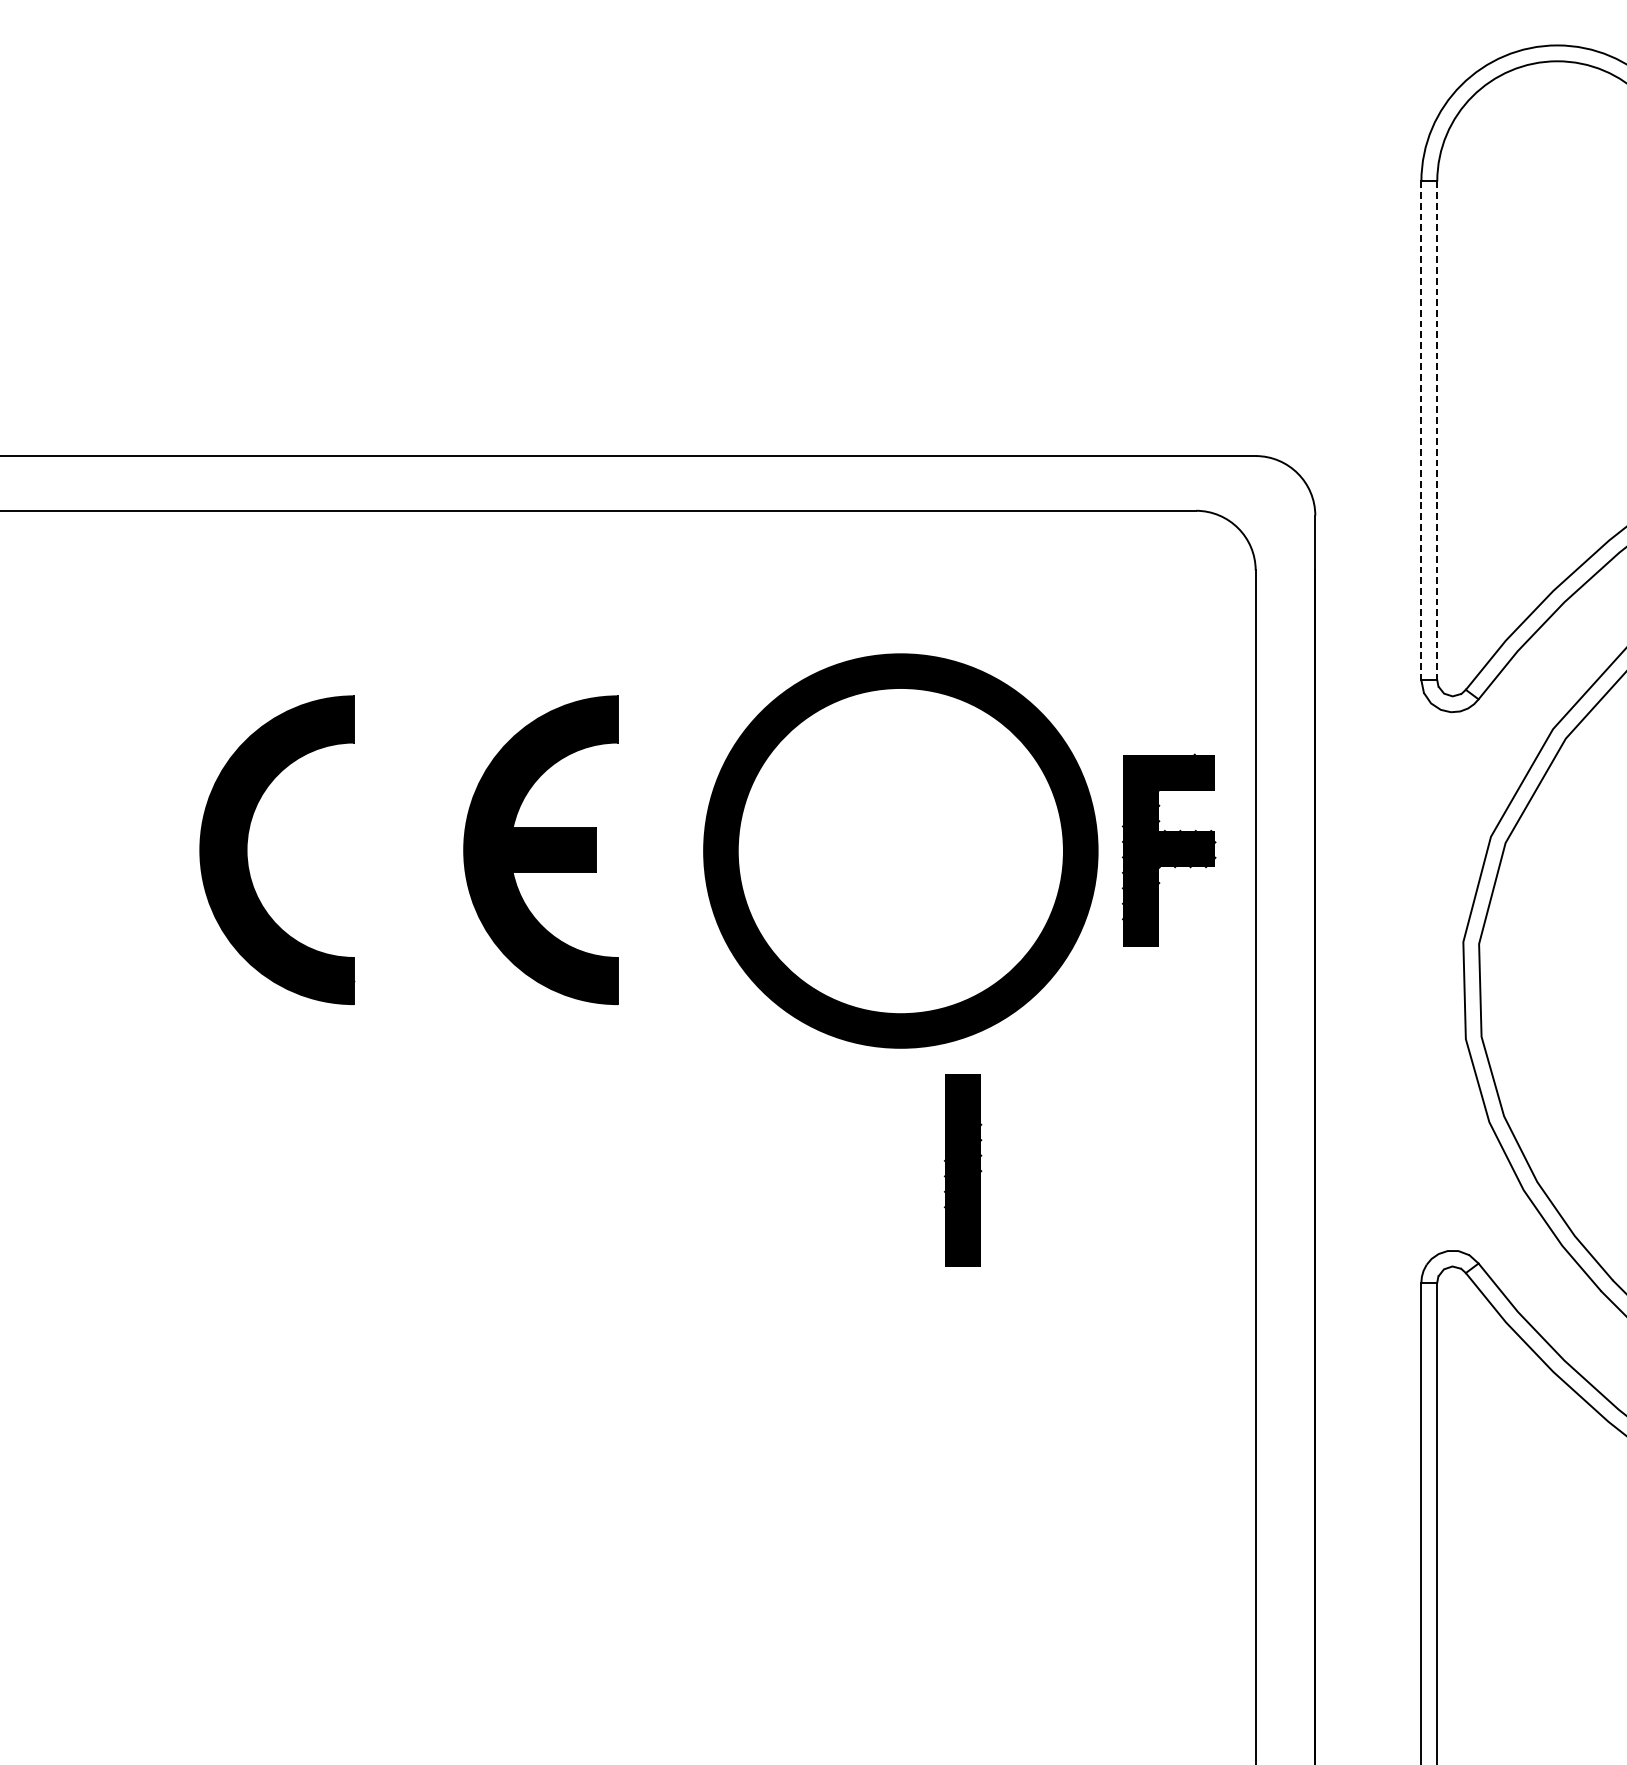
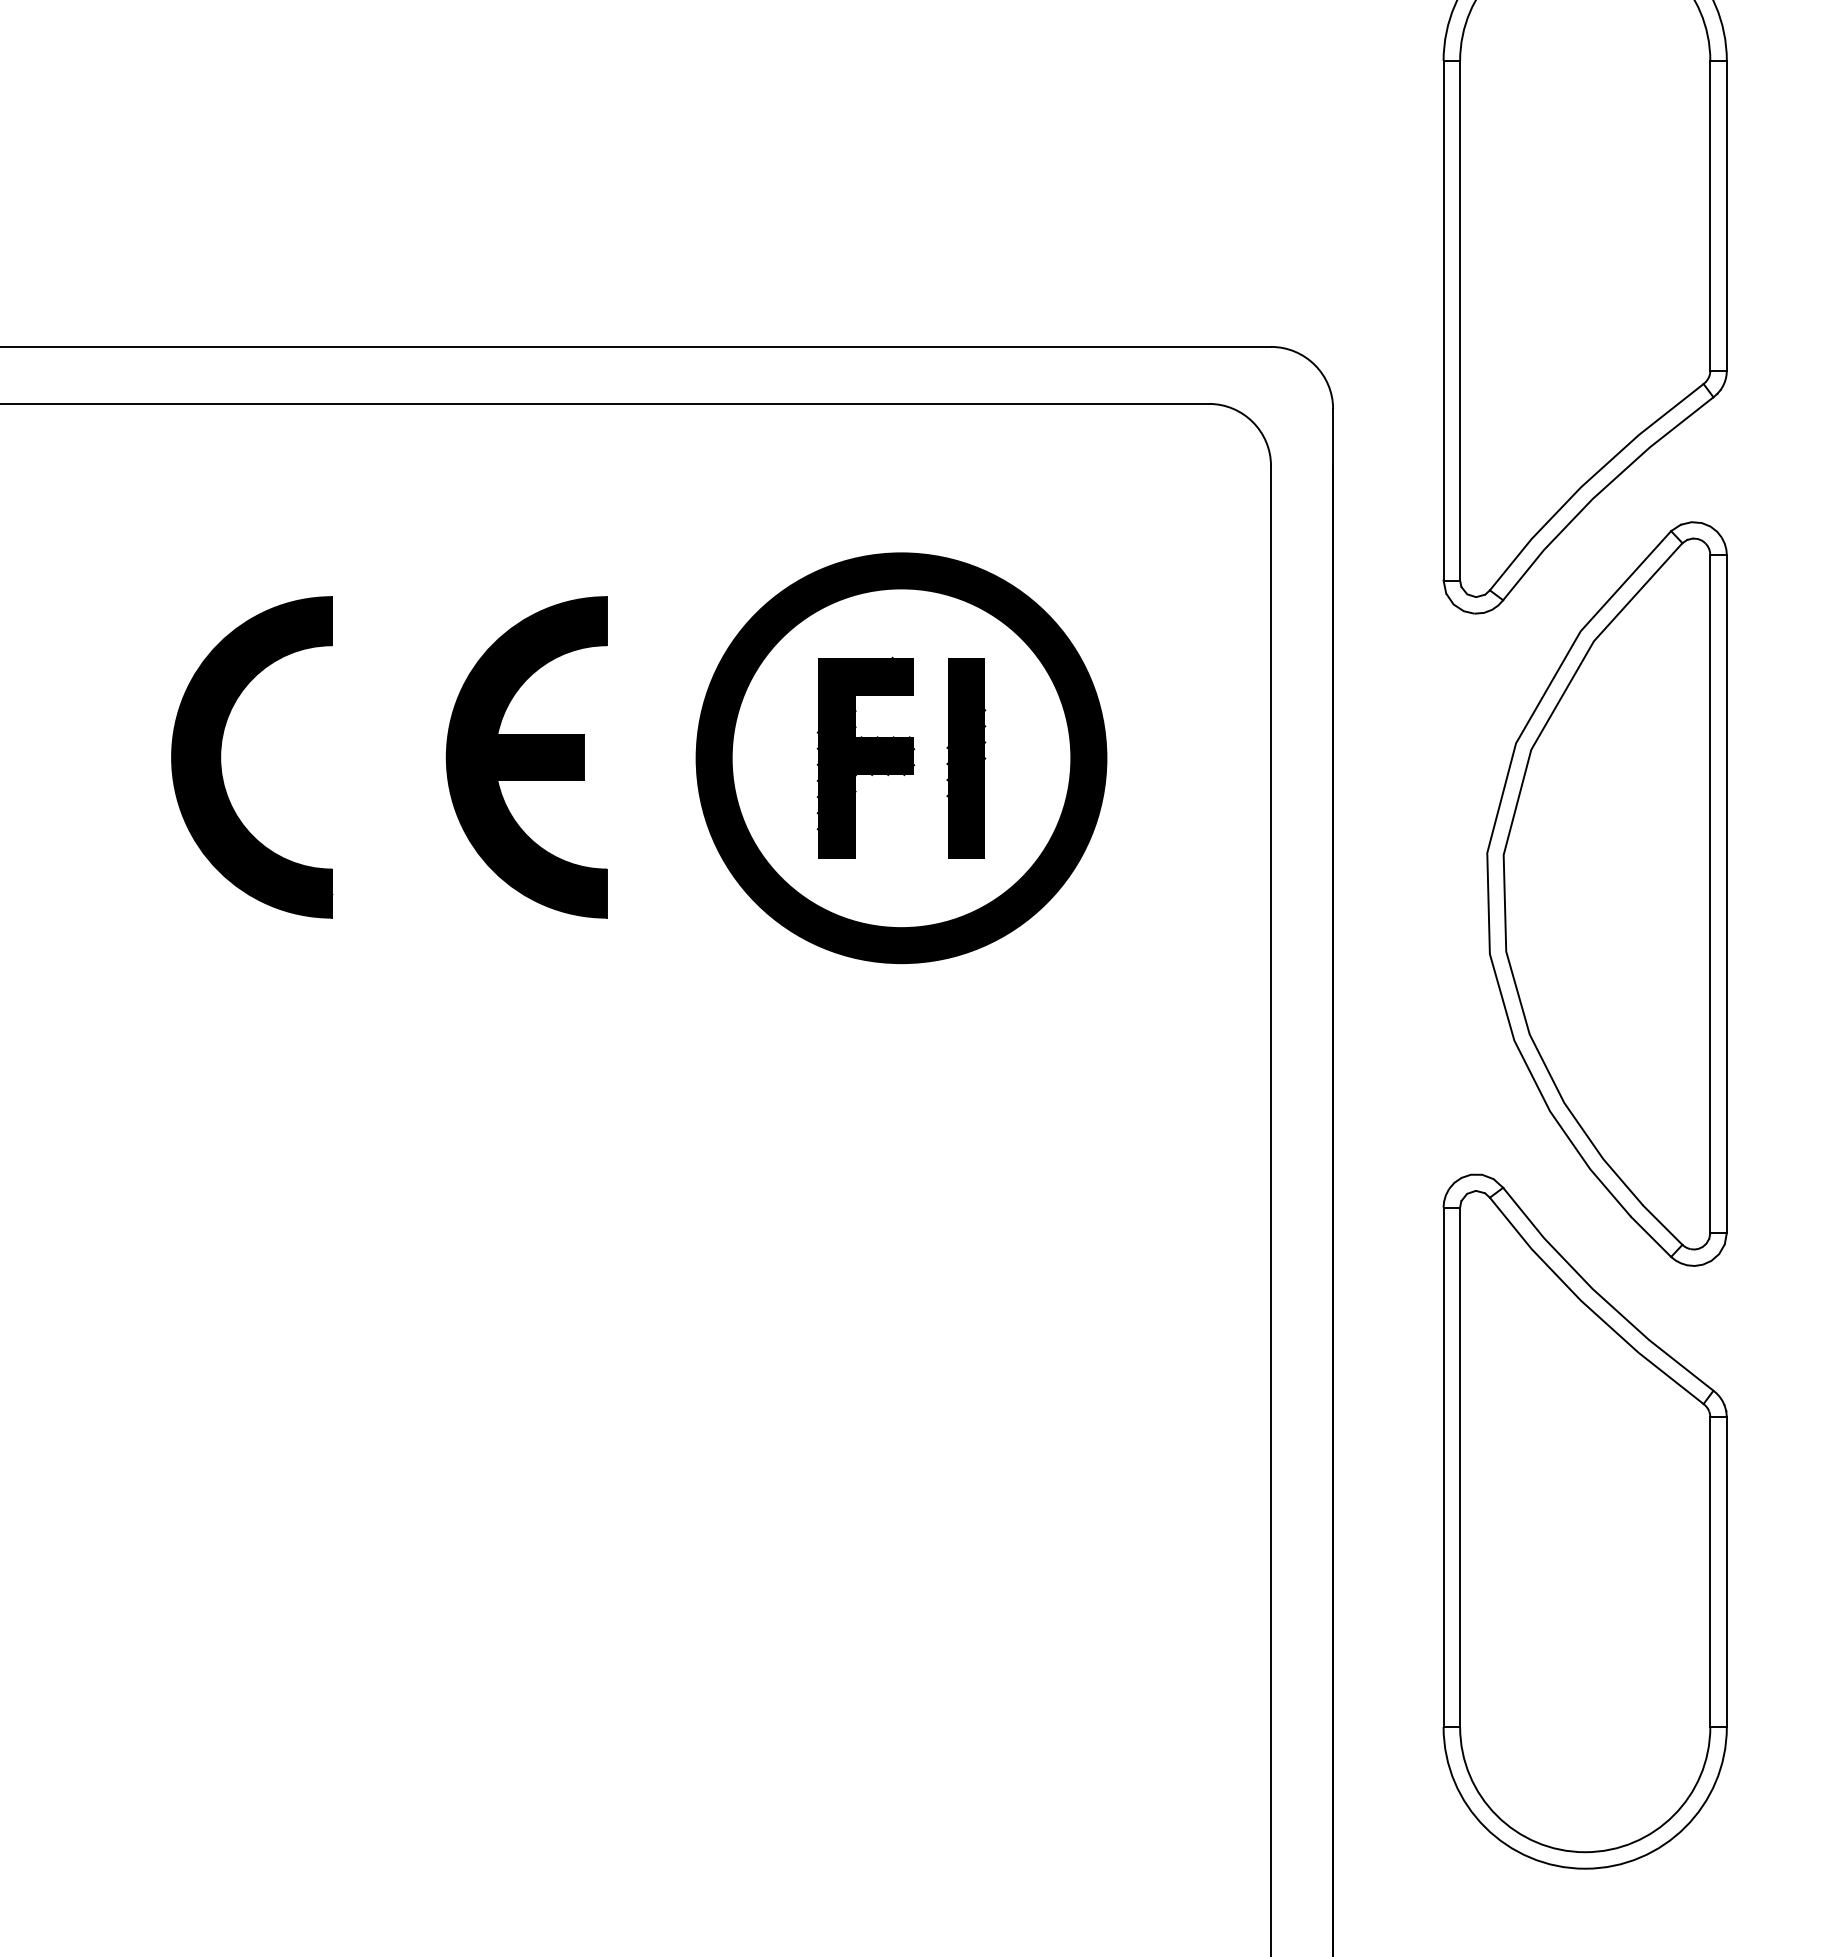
line: (1421, 430) -> (1443, 320), dashed -> solid
line: (1437, 430) -> (1460, 320), dashed -> solid
part: (1168, 850) -> (865, 757), moved
part: (963, 1171) -> (966, 758), moved

